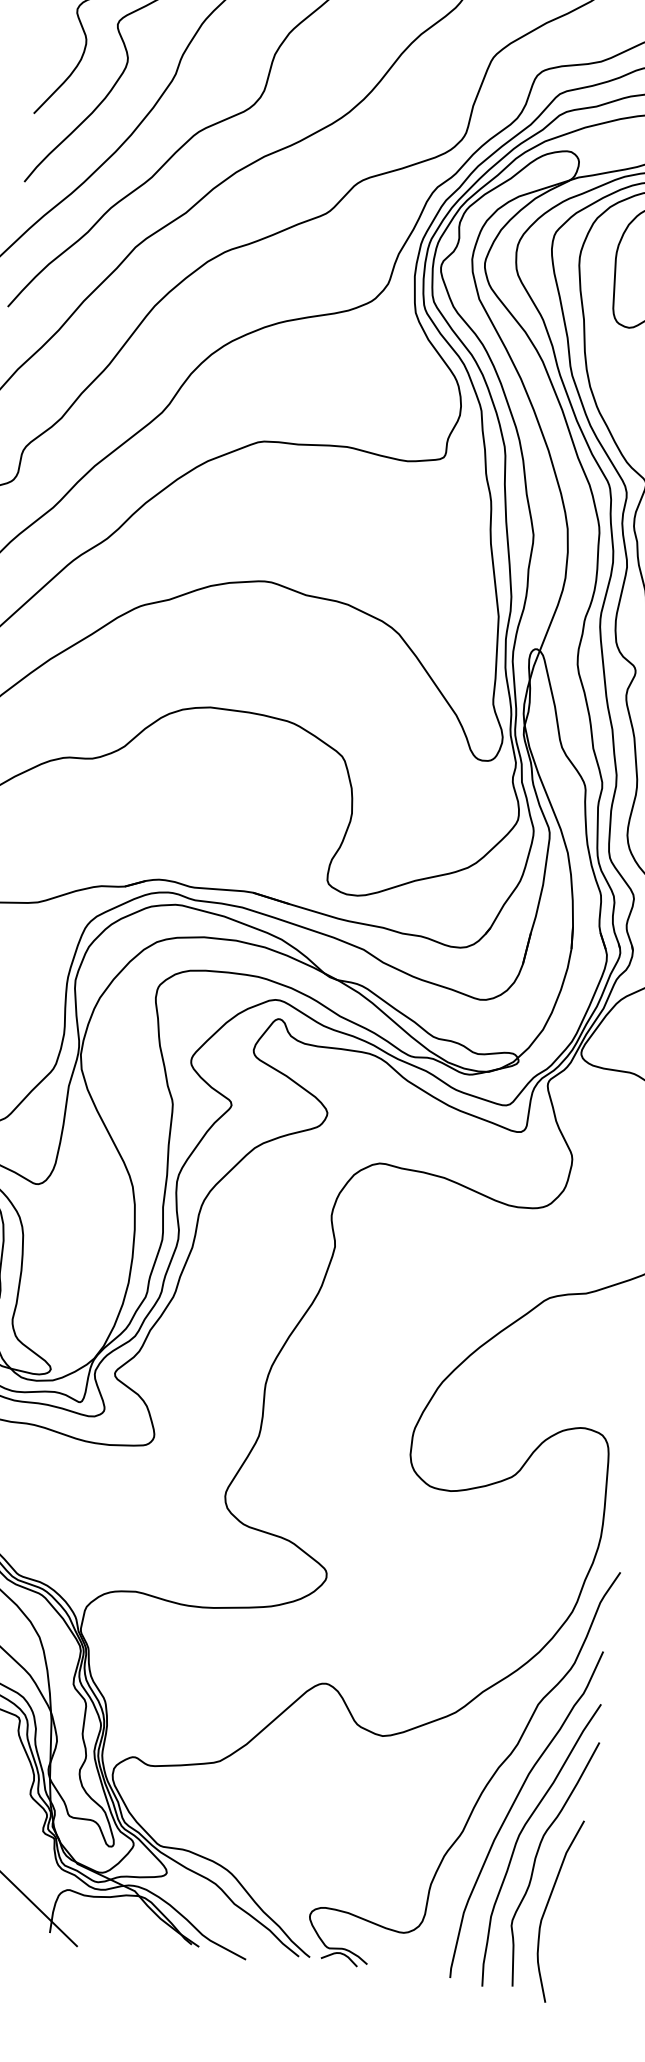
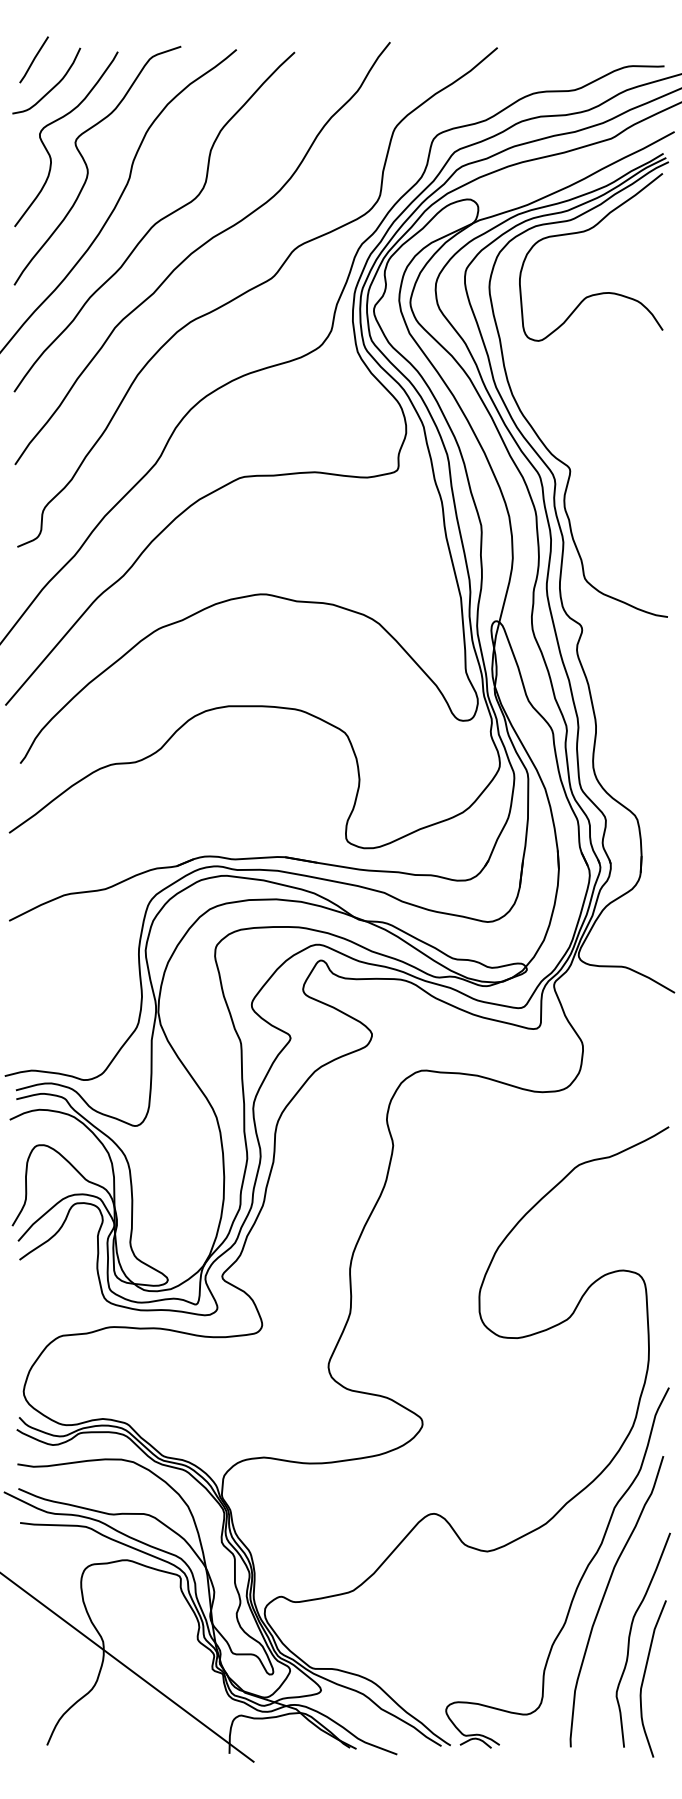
curve: (520, 1835) -> (614, 1619), removed

